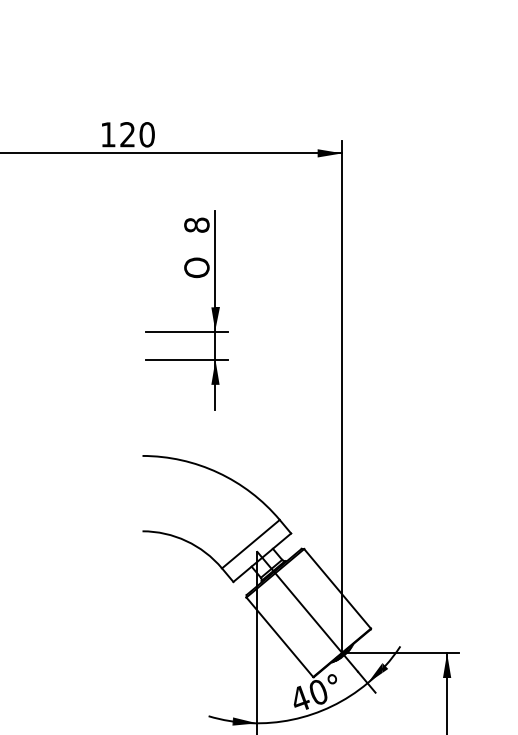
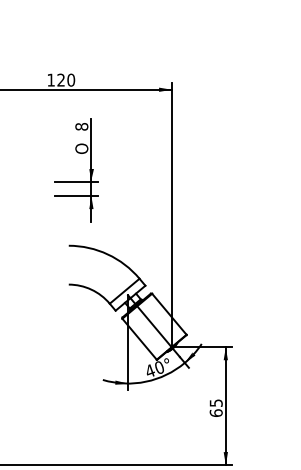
part: (186, 331) -> (76, 181), moved

